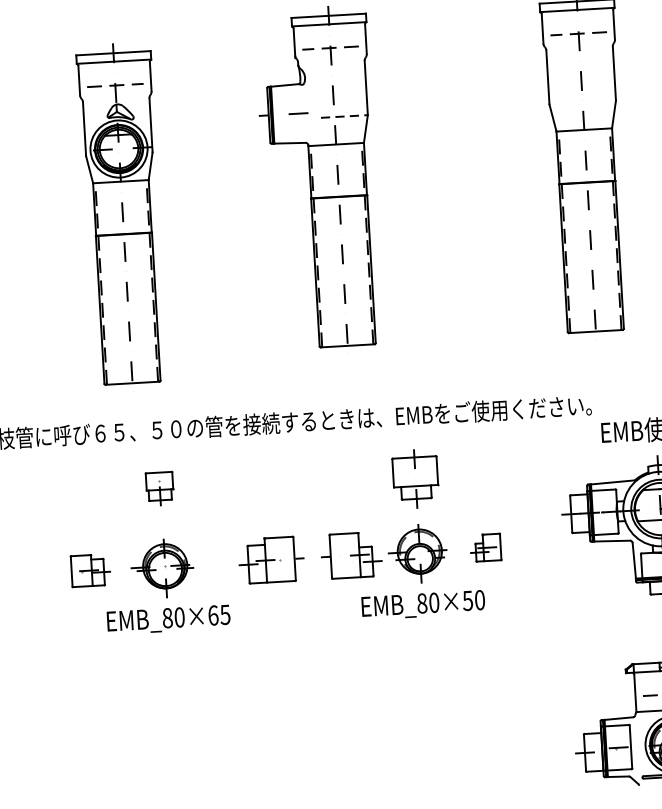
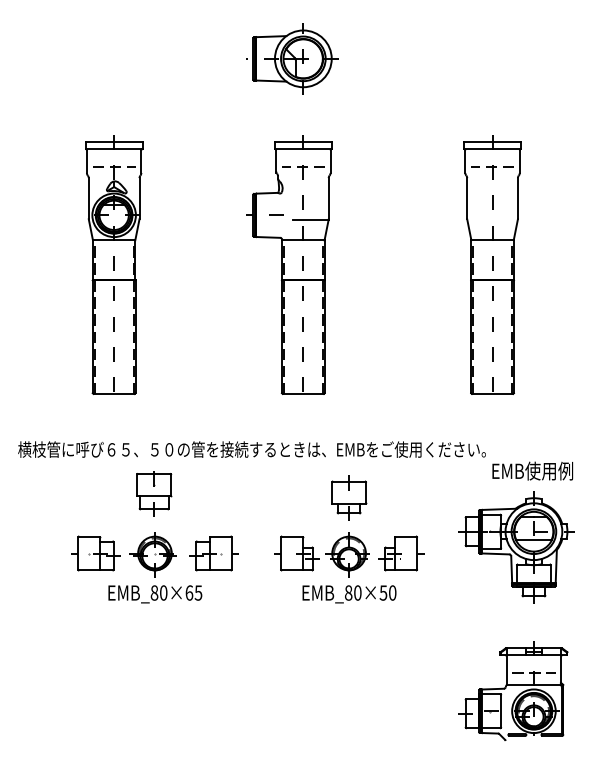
line: (343, 116) -> (310, 219), dashed -> solid
part: (123, 213) -> (114, 264), moved
part: (160, 487) -> (154, 493), size x1.67
part: (488, 547) -> (401, 553), size x1.67
part: (270, 560) -> (213, 553), moved
part: (87, 570) -> (95, 553), size x1.43

